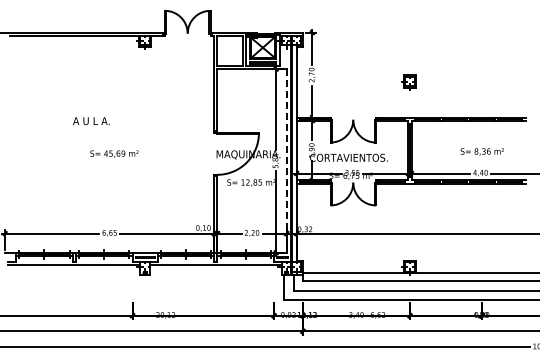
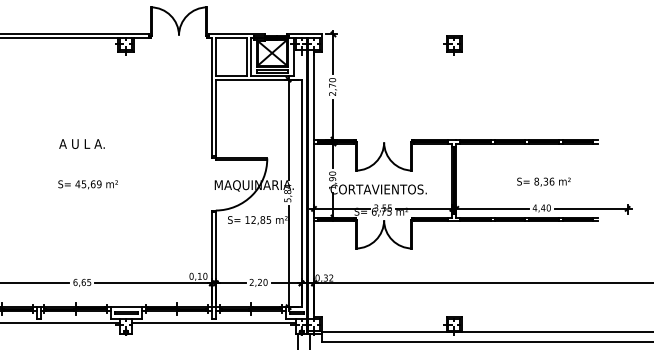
part: (408, 82) -> (452, 45), moved
text: (91, 121) -> (82, 144), moved
line: (286, 160) -> (301, 192), dashed -> solid

